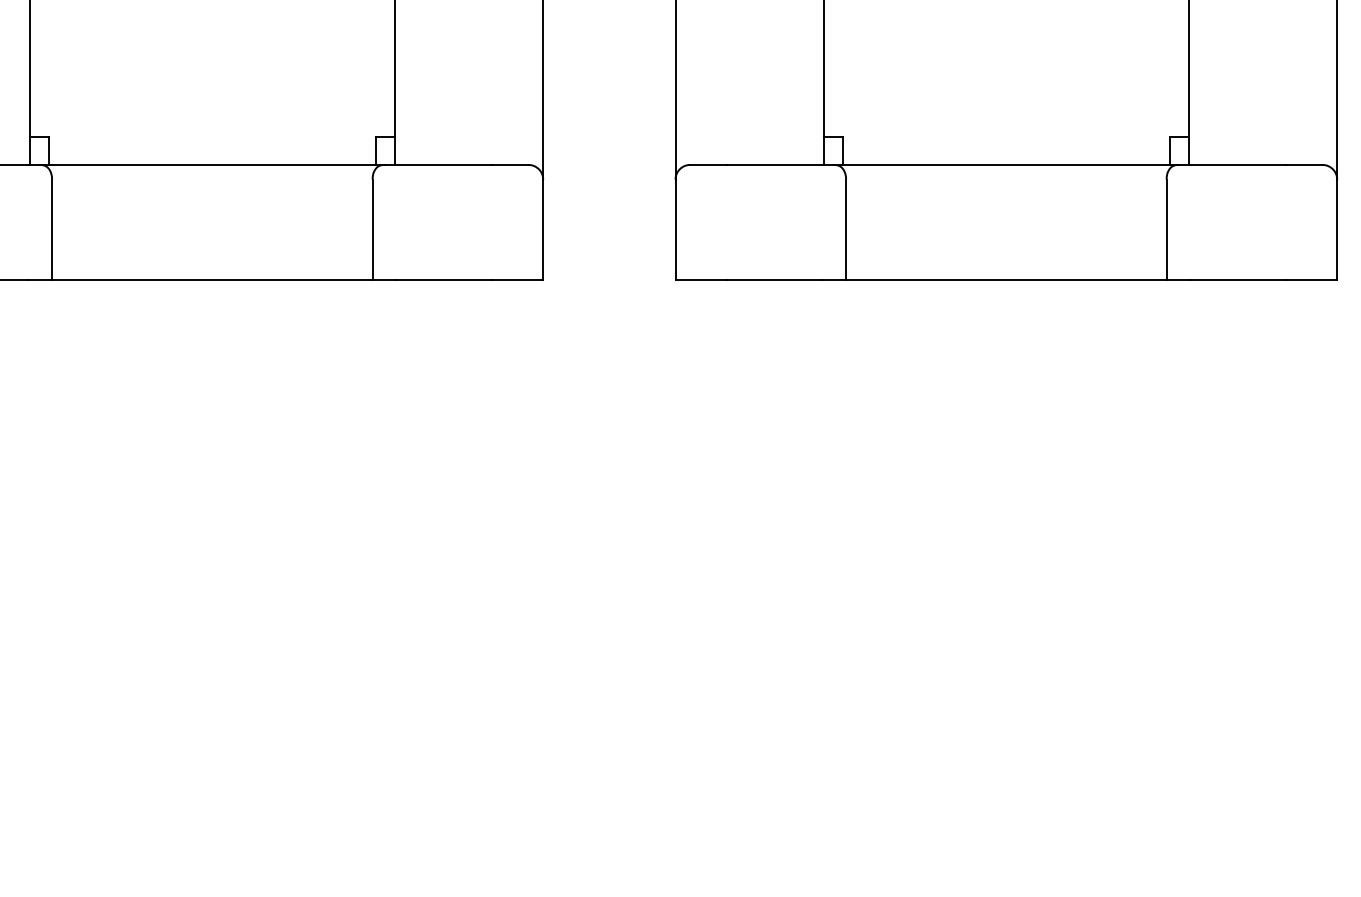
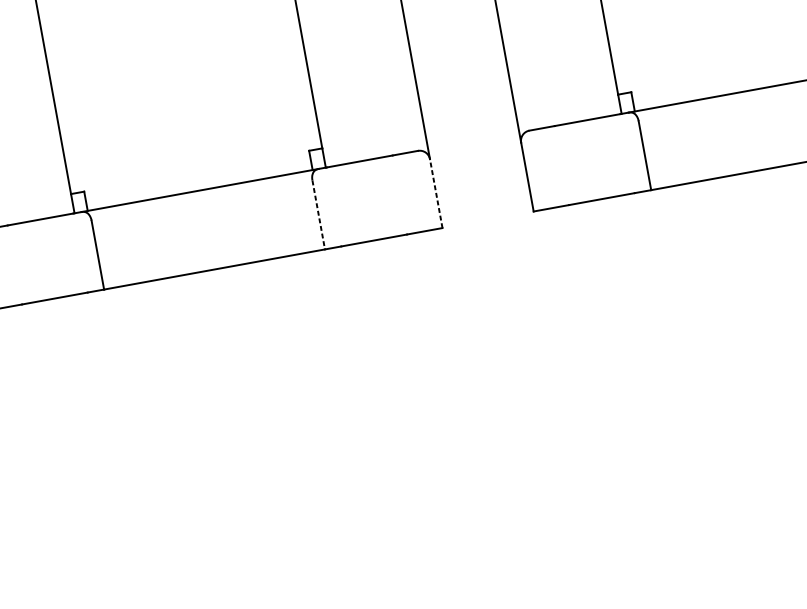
line: (372, 229) -> (318, 214), solid -> dashed
line: (543, 229) -> (436, 193), solid -> dashed

